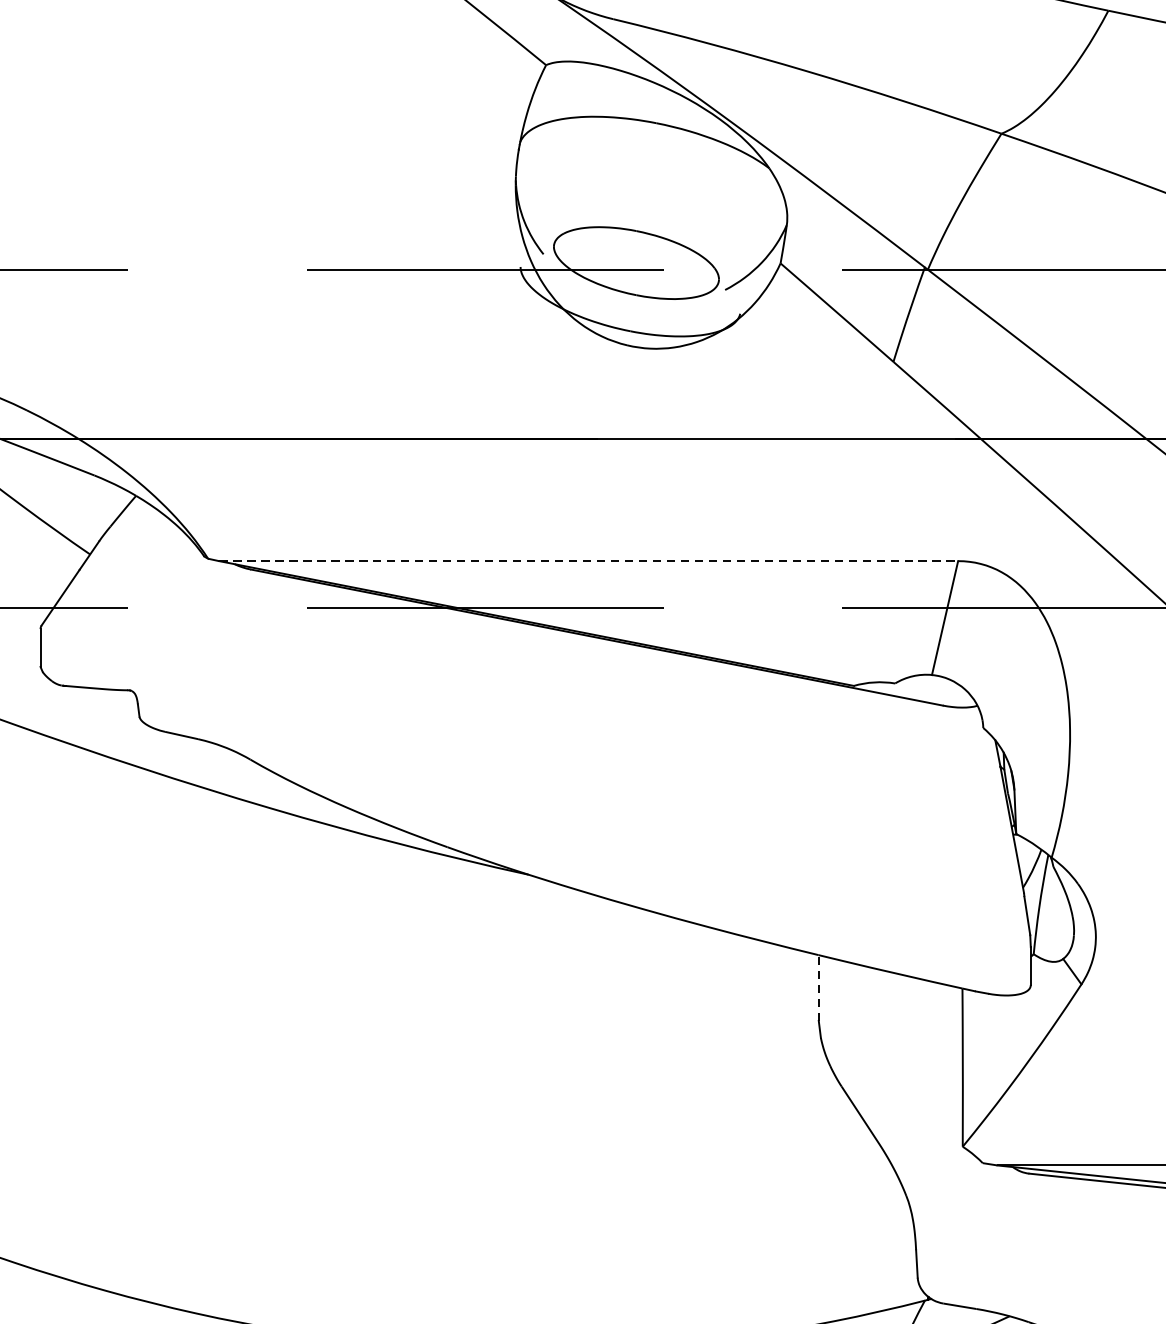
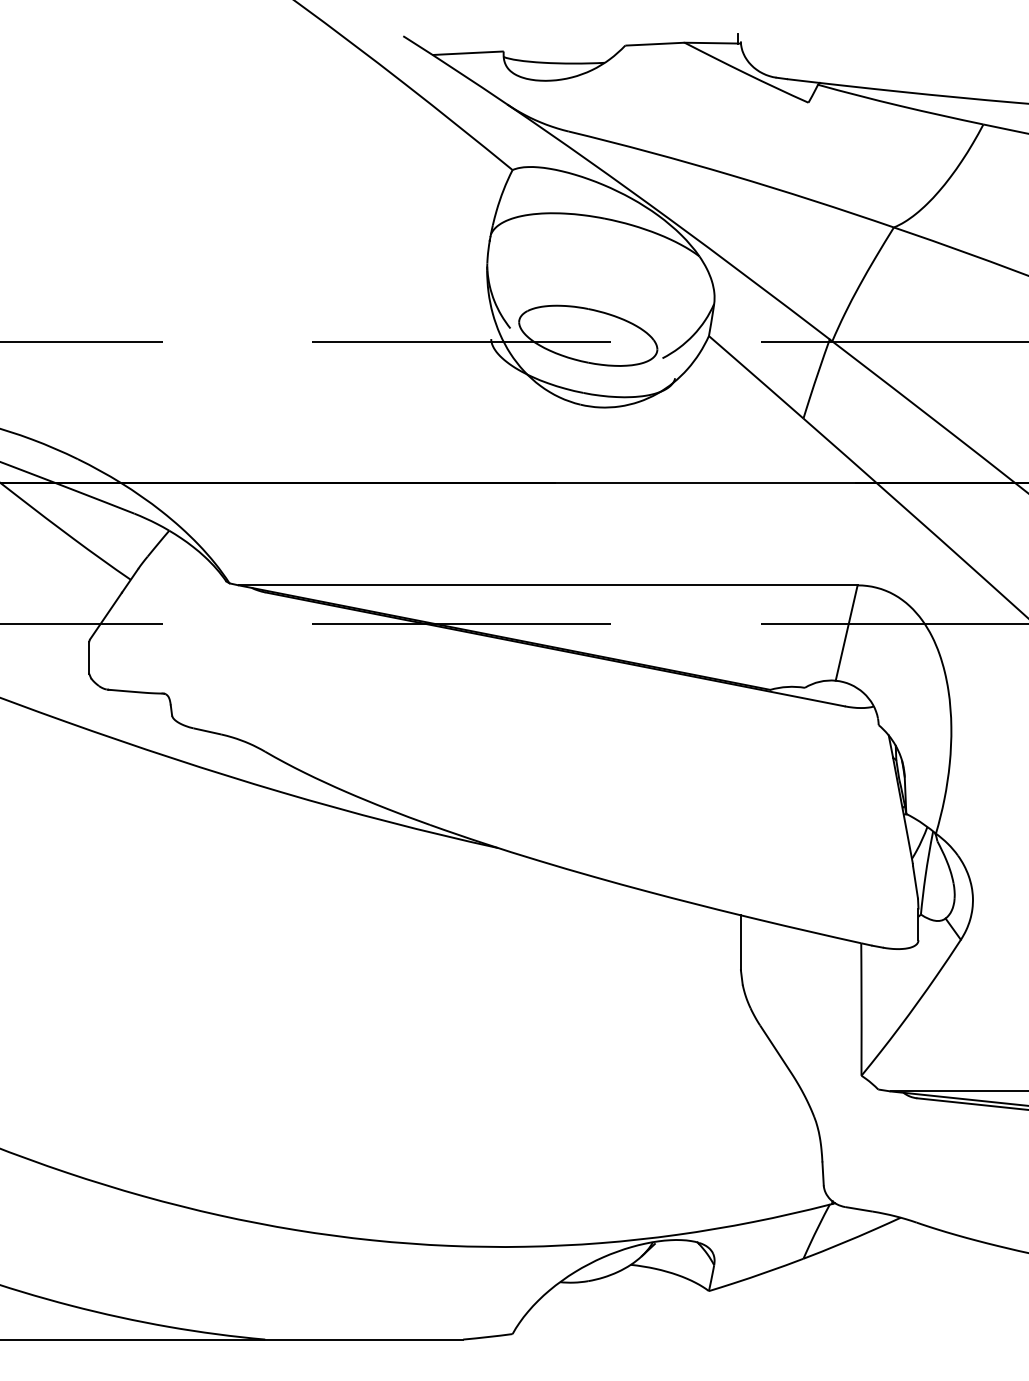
line: (588, 561) -> (548, 585), dashed -> solid
line: (818, 987) -> (740, 942), dashed -> solid

